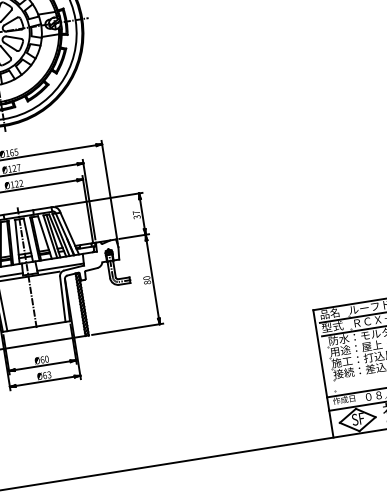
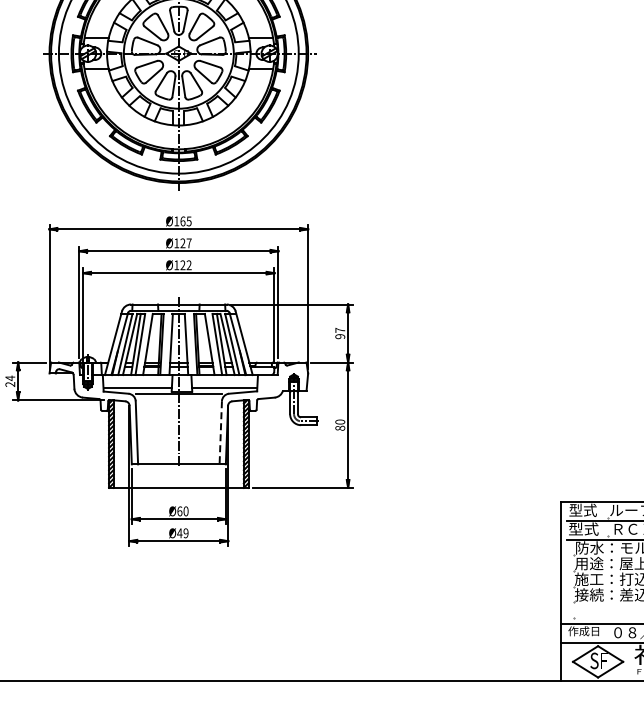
text: (136, 217) -> (339, 336), 37 -> 97
line: (62, 299) -> (220, 432), solid -> dashed
text: (329, 313) -> (582, 509), 品名 -> 型式
text: (46, 375) -> (182, 533), Ø63 -> Ø49

